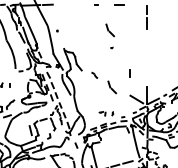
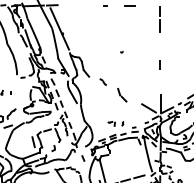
line: (54, 26) -> (59, 28), added
part: (110, 30) -> (120, 33), removed
line: (129, 73) -> (159, 64), moved

